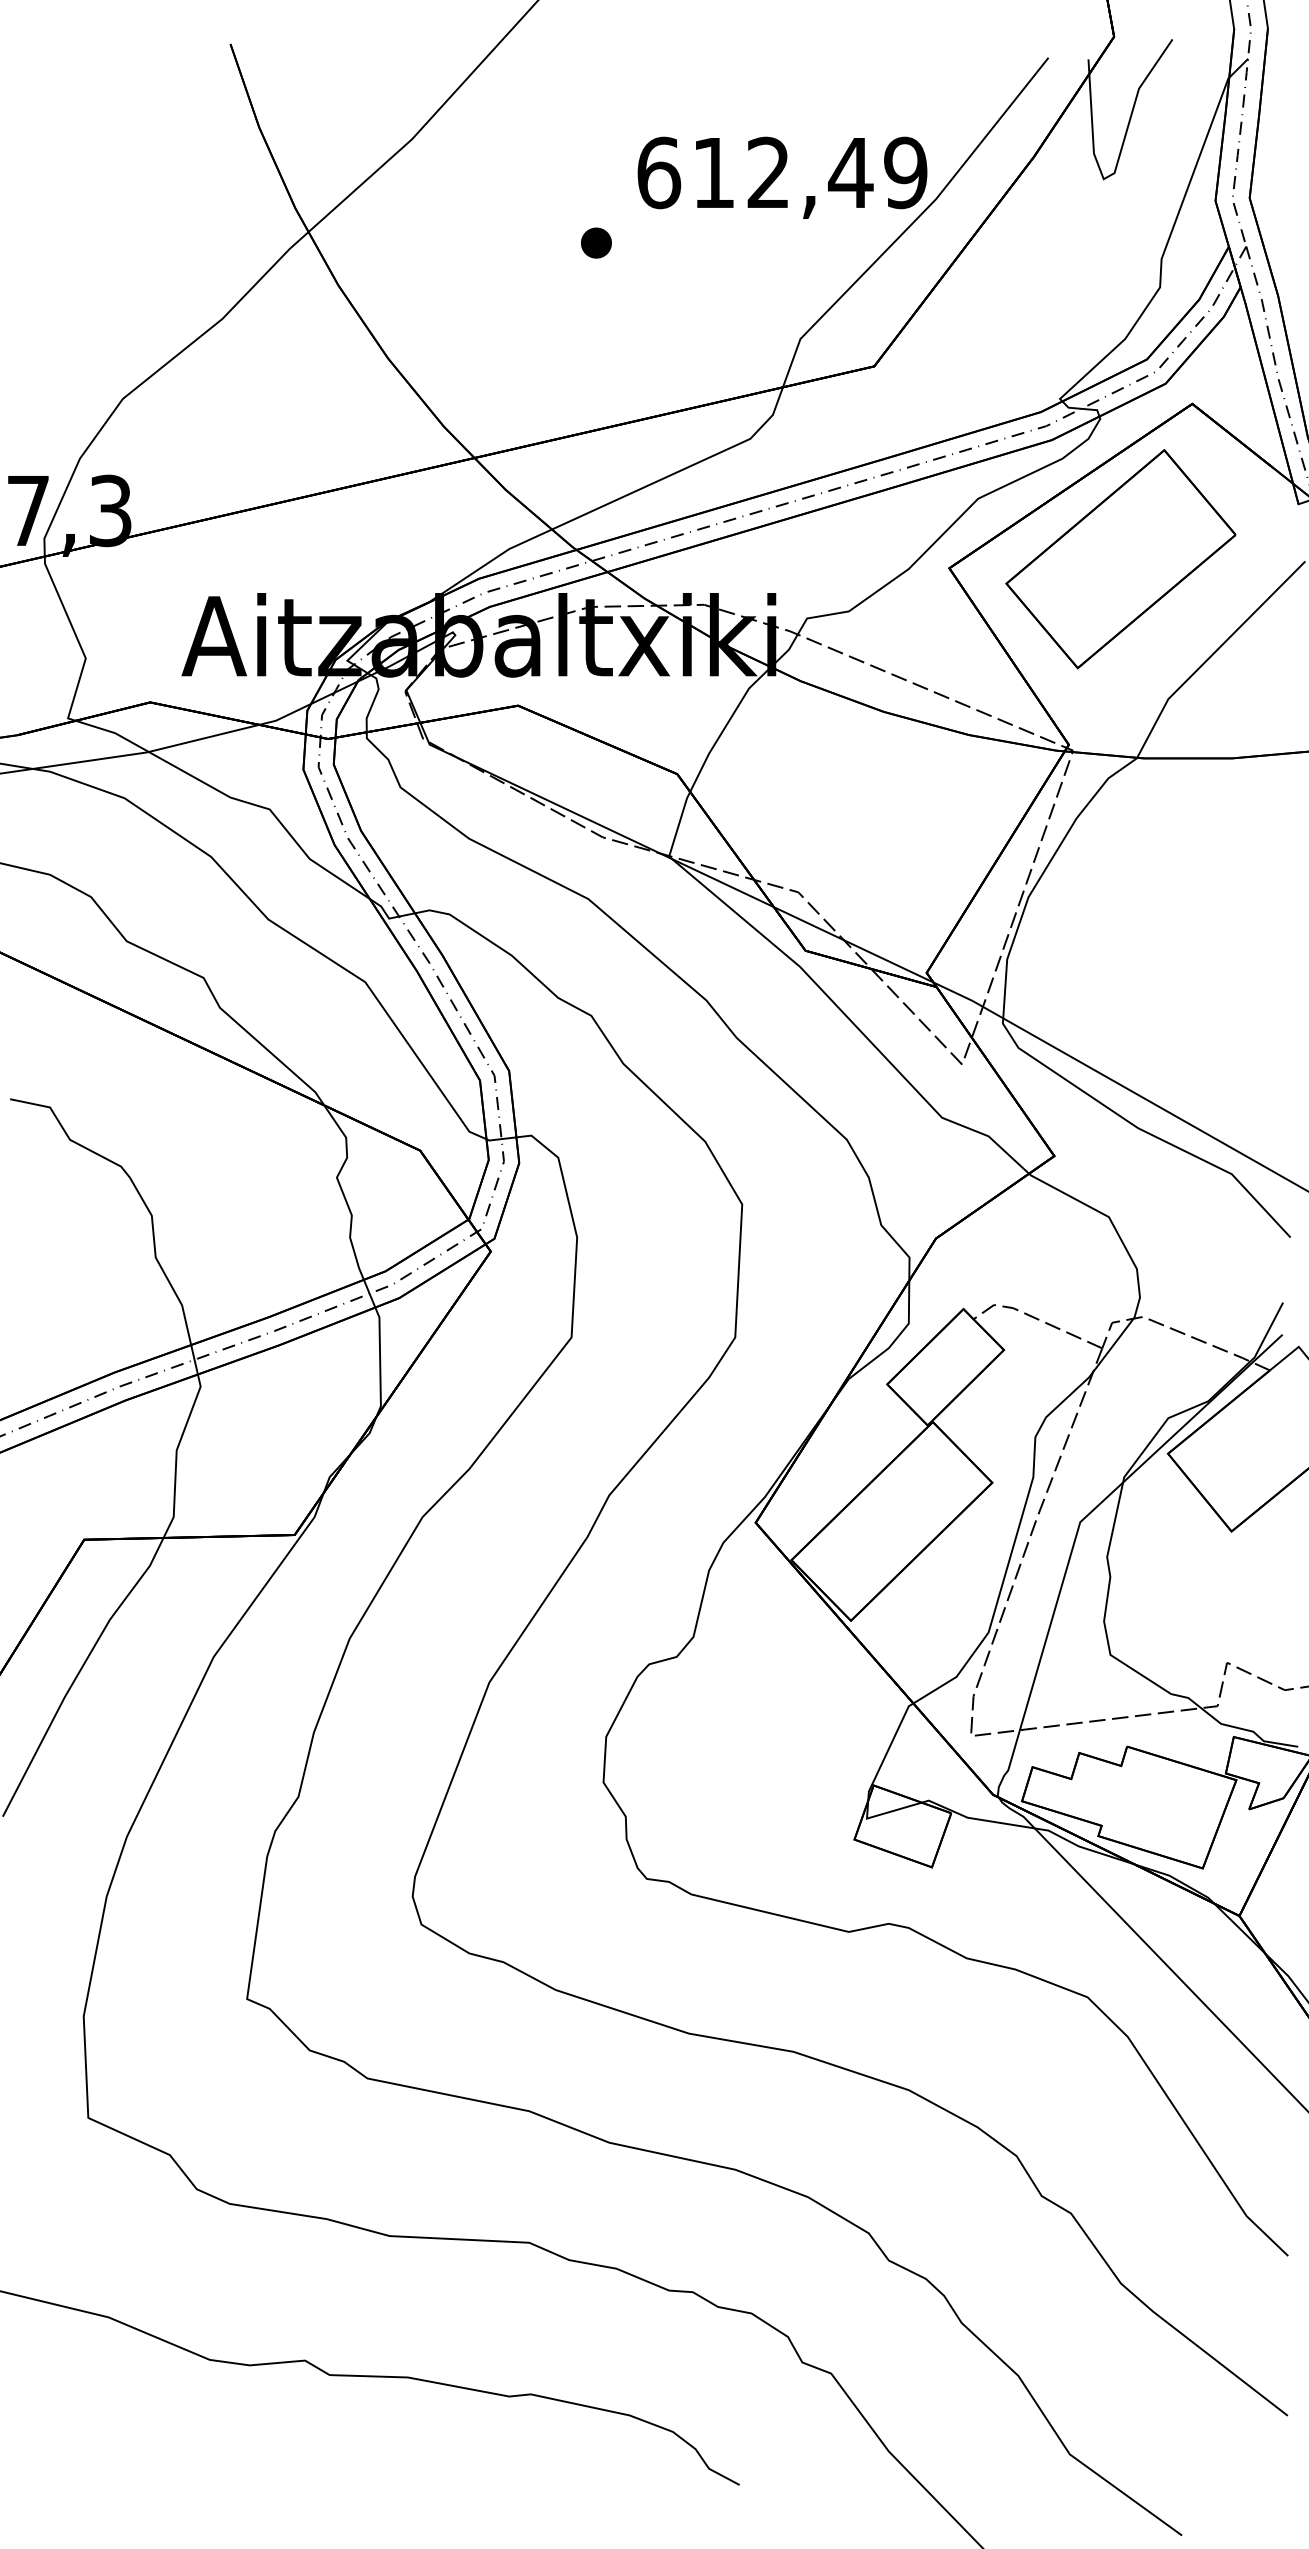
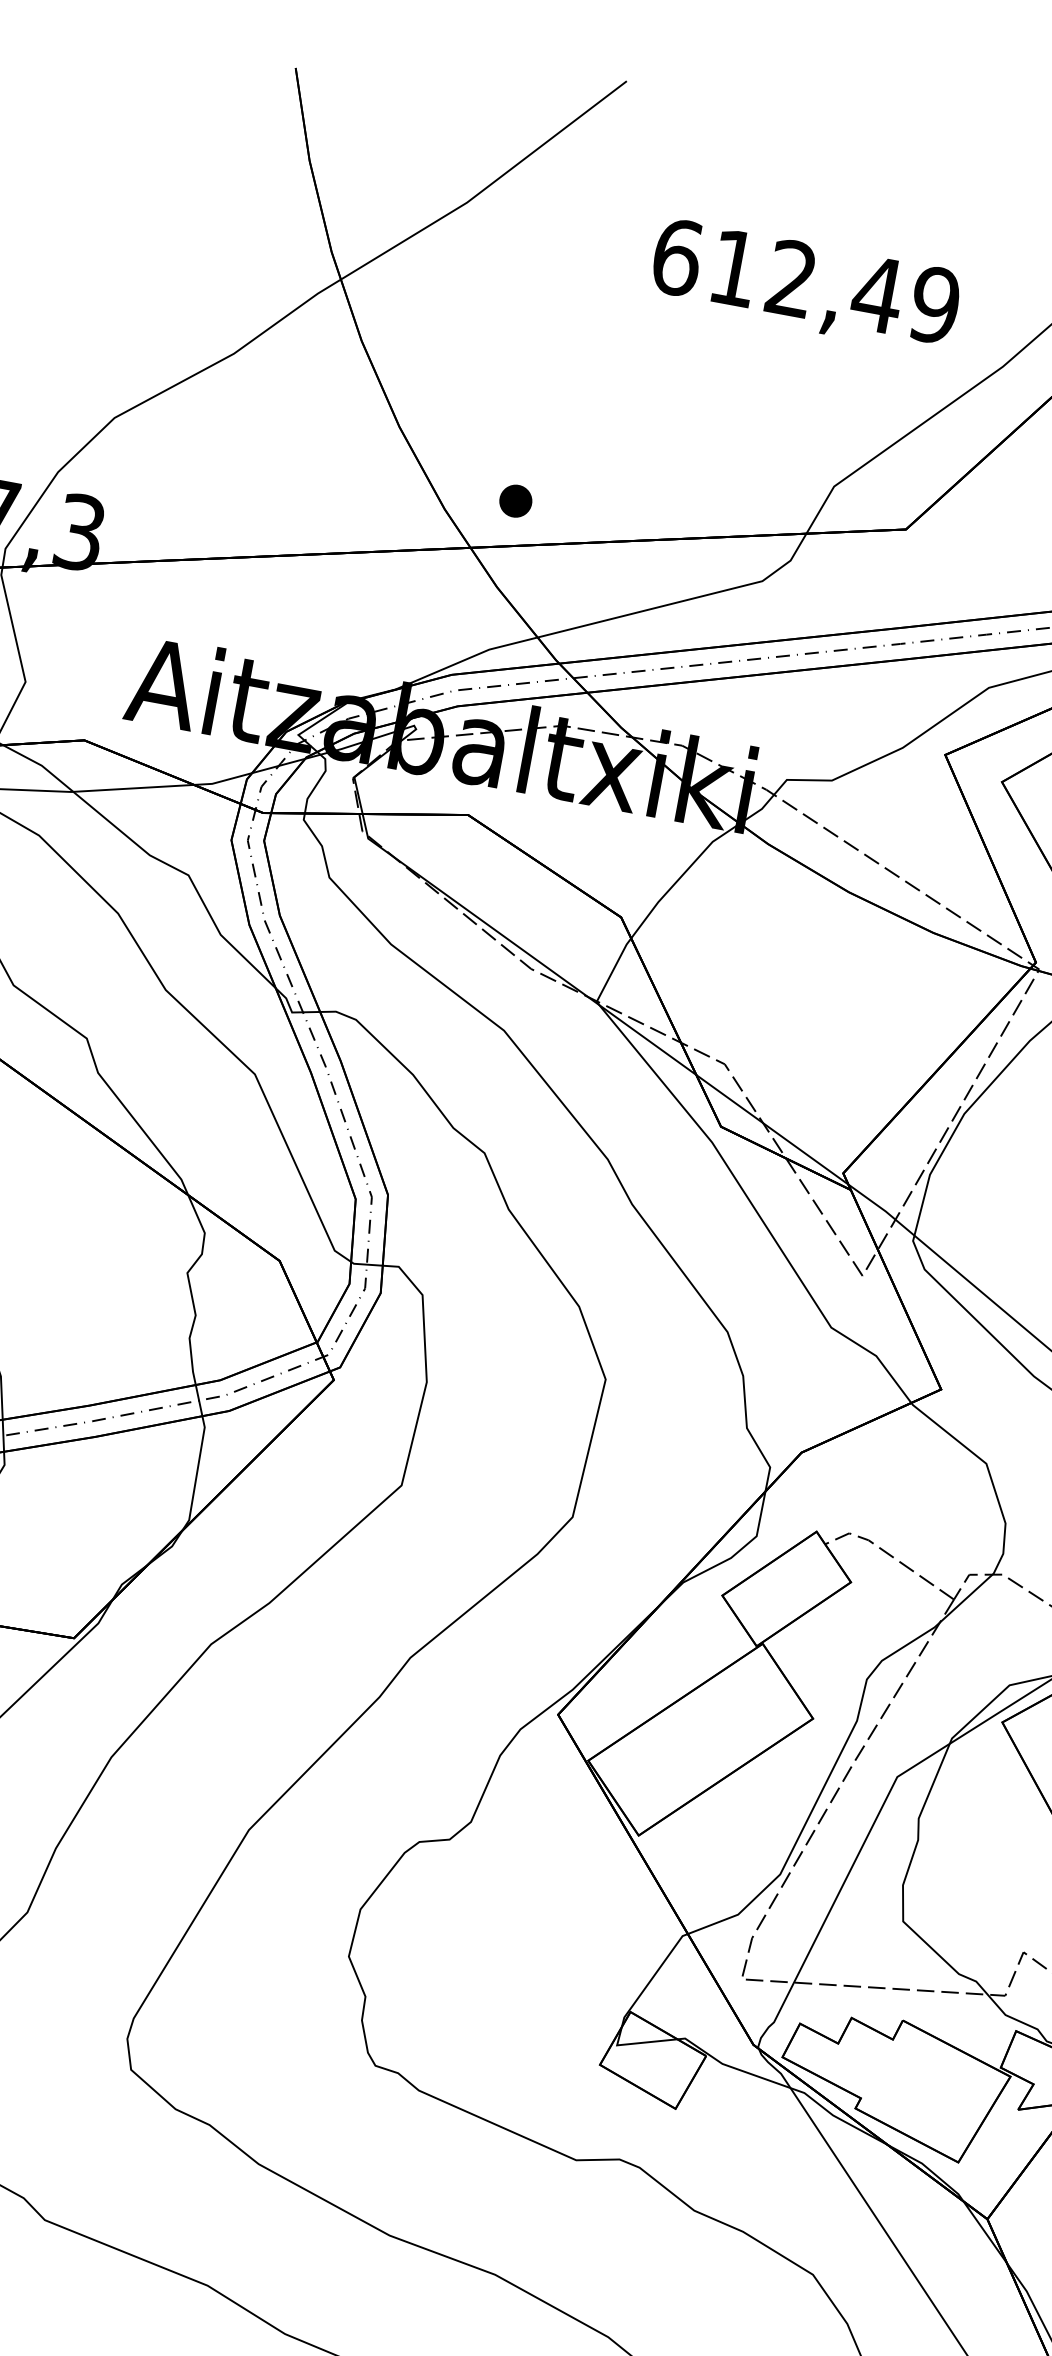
text: (782, 177) -> (805, 286), moved
part: (596, 242) -> (516, 500), moved

